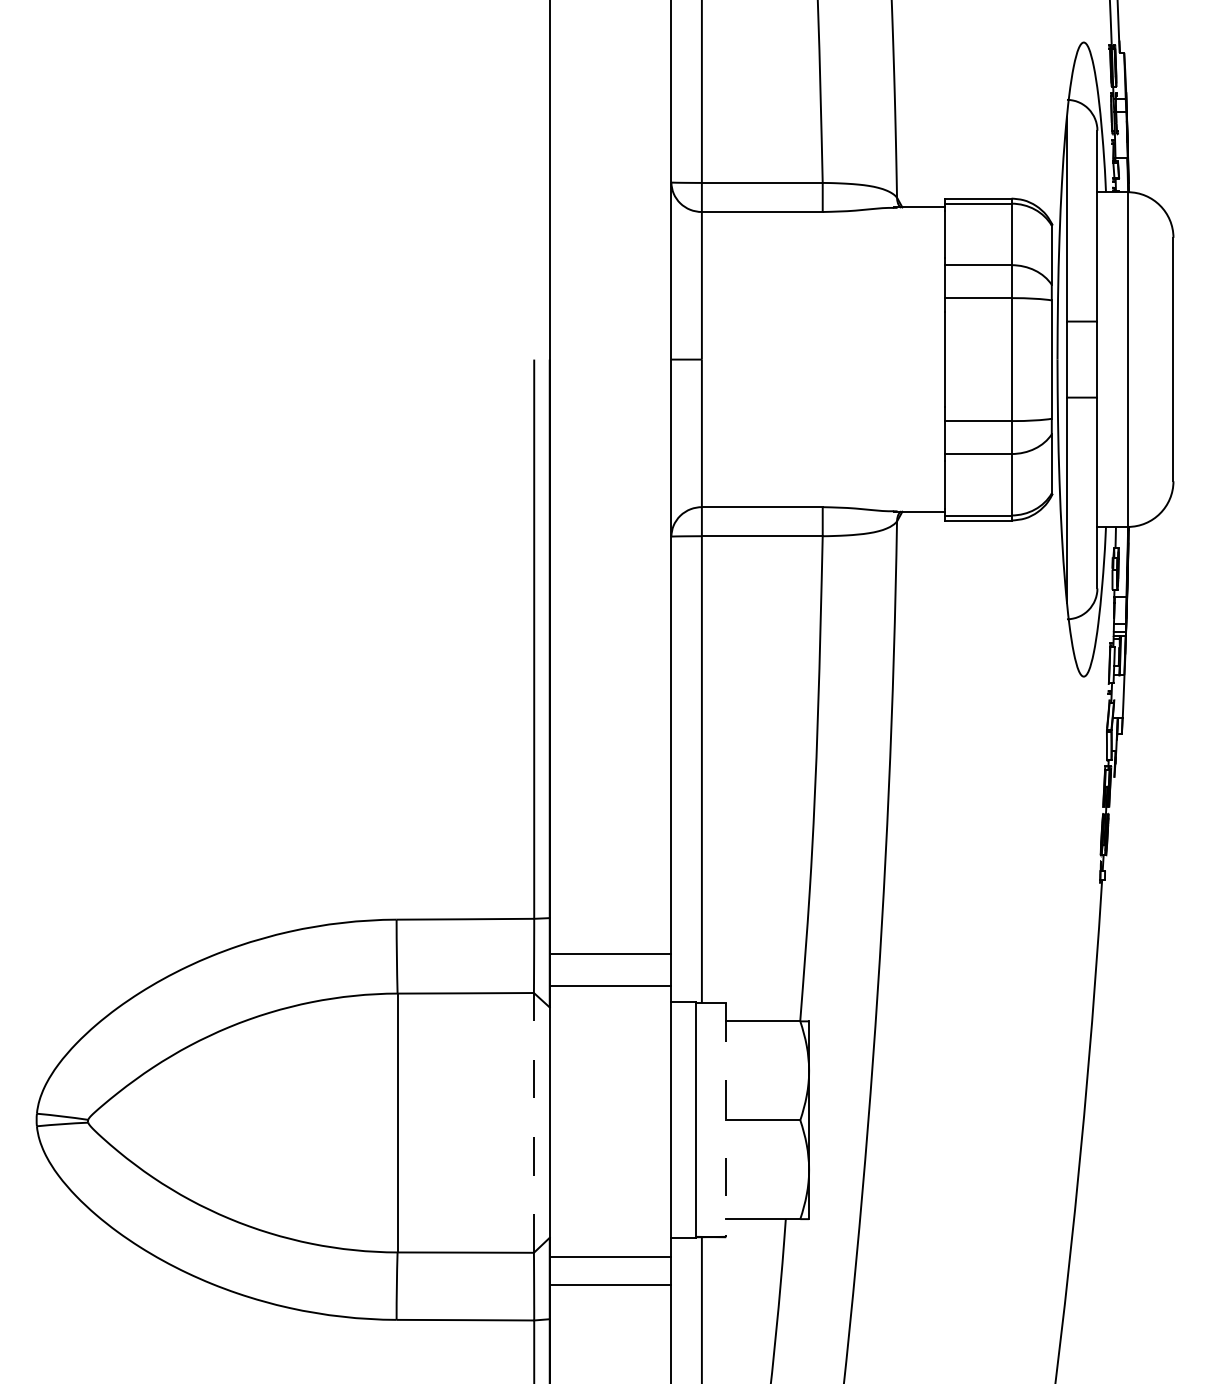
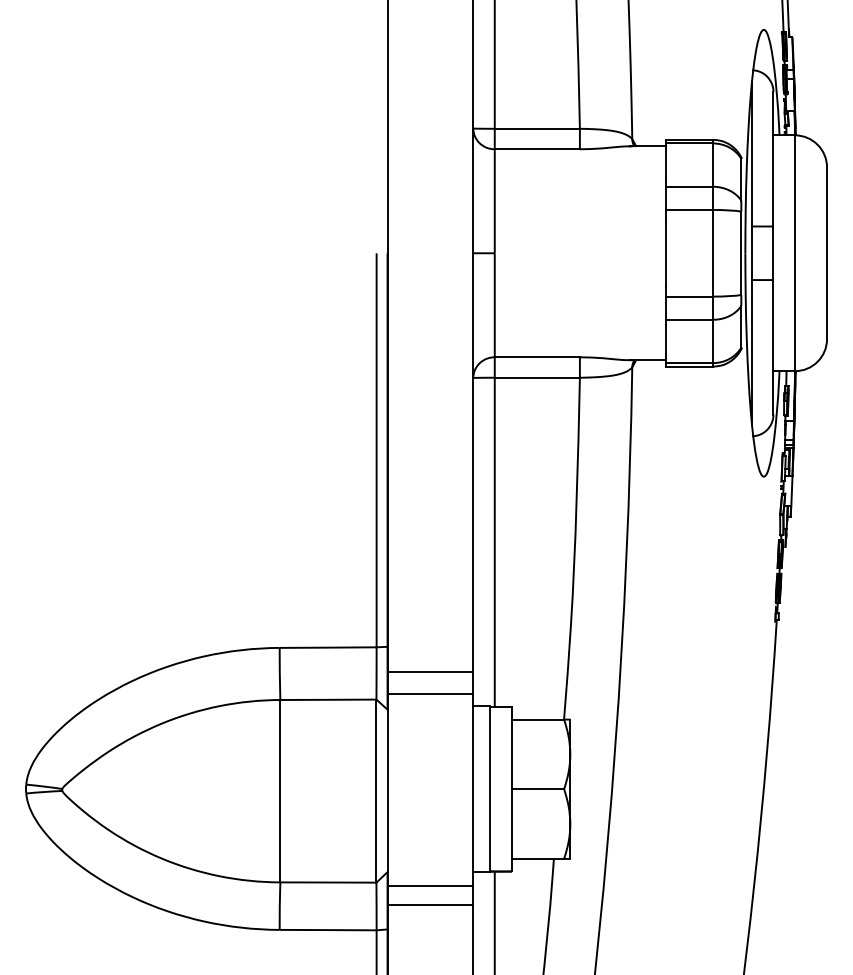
line: (726, 1119) -> (512, 788), dashed -> solid
line: (533, 1122) -> (376, 790), dashed -> solid

